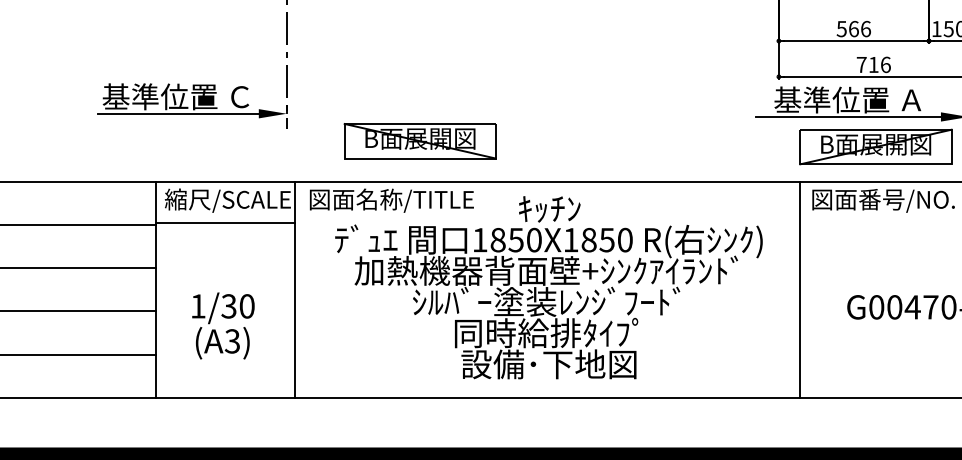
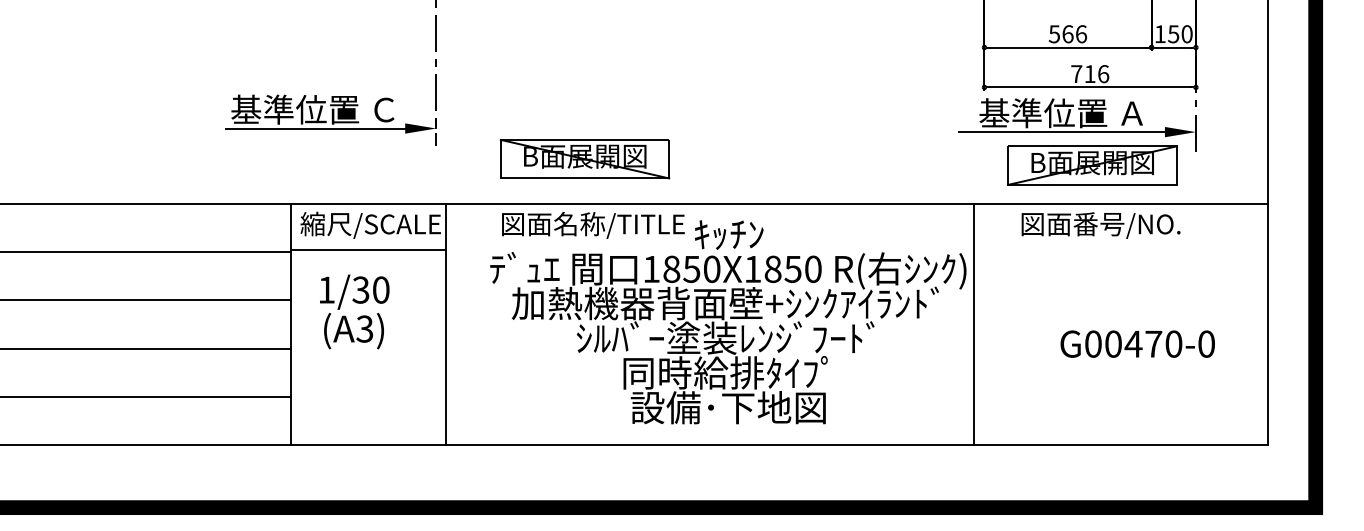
text: (391, 200) -> (593, 225), moved
line: (799, 289) -> (973, 324), moved
text: (223, 325) -> (354, 311), moved

